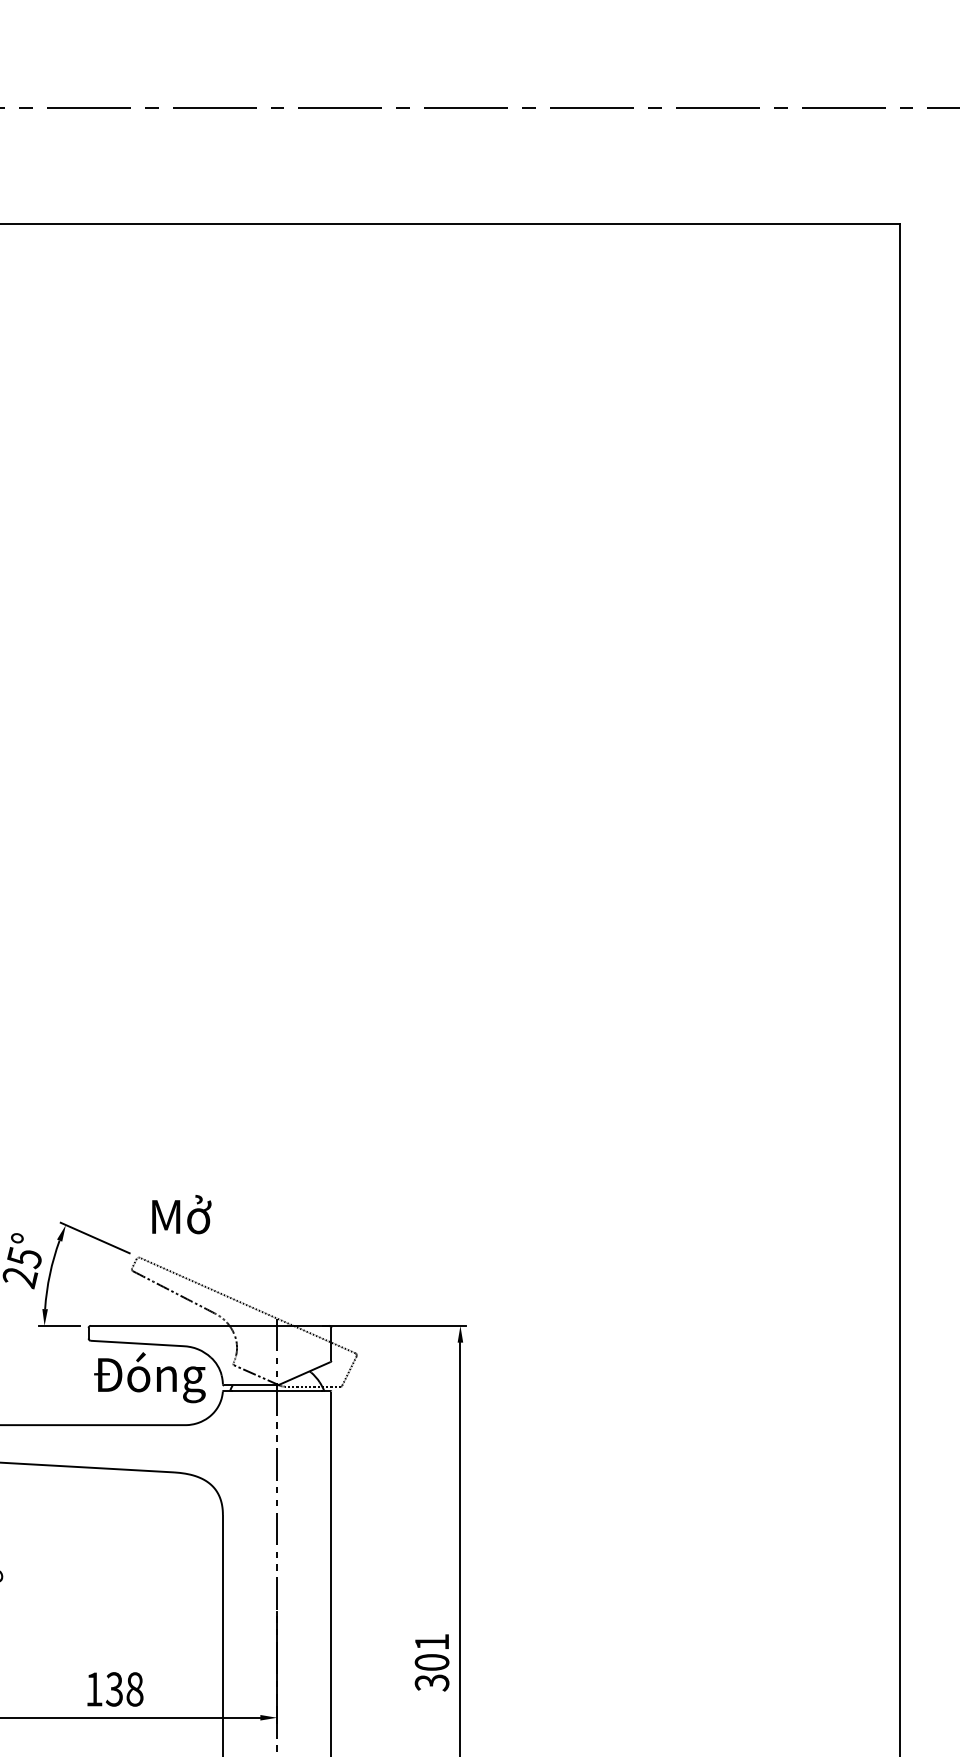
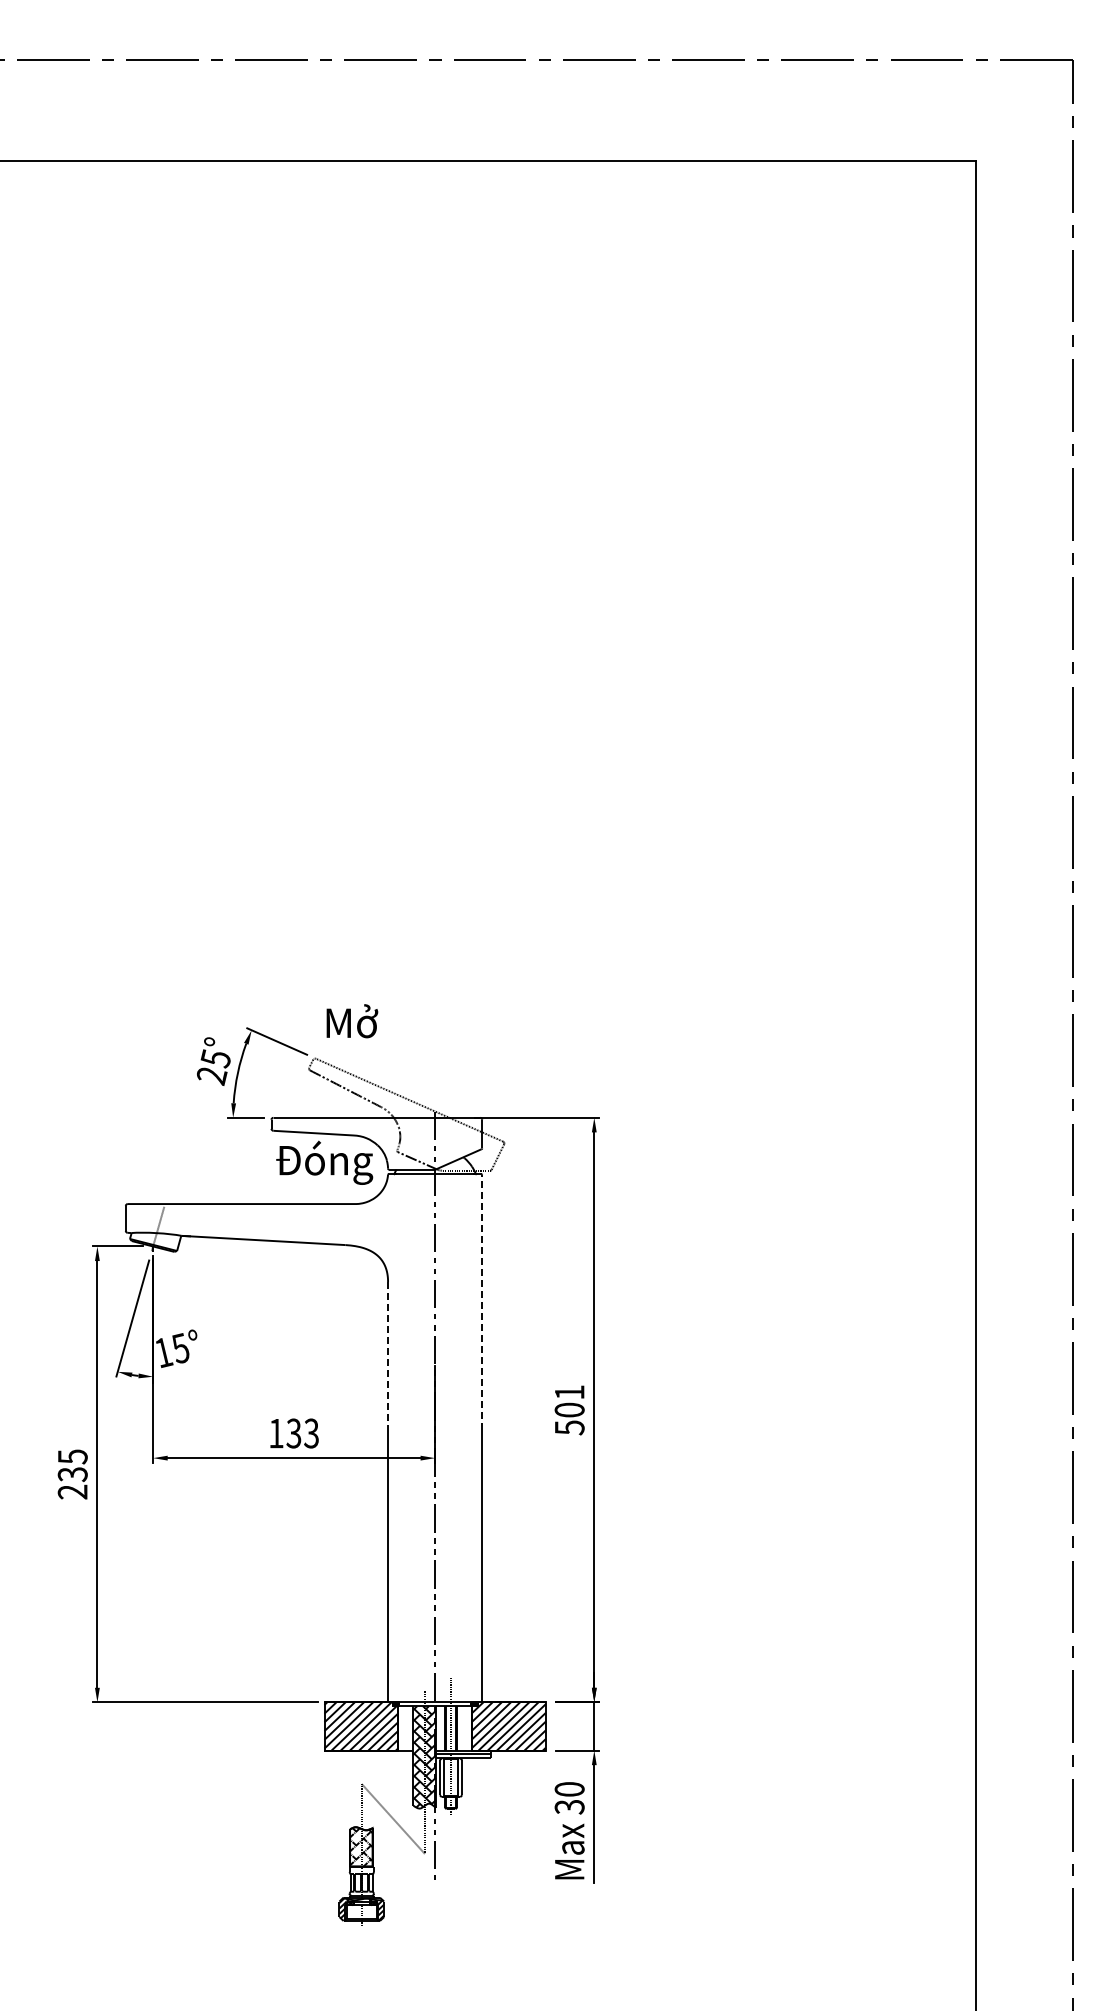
line: (331, 1538) -> (482, 1302), solid -> dashed
line: (223, 1600) -> (388, 1356), solid -> dashed
text: (431, 1682) -> (569, 1427), 301 -> 501
text: (134, 1689) -> (311, 1433), 138 -> 133

